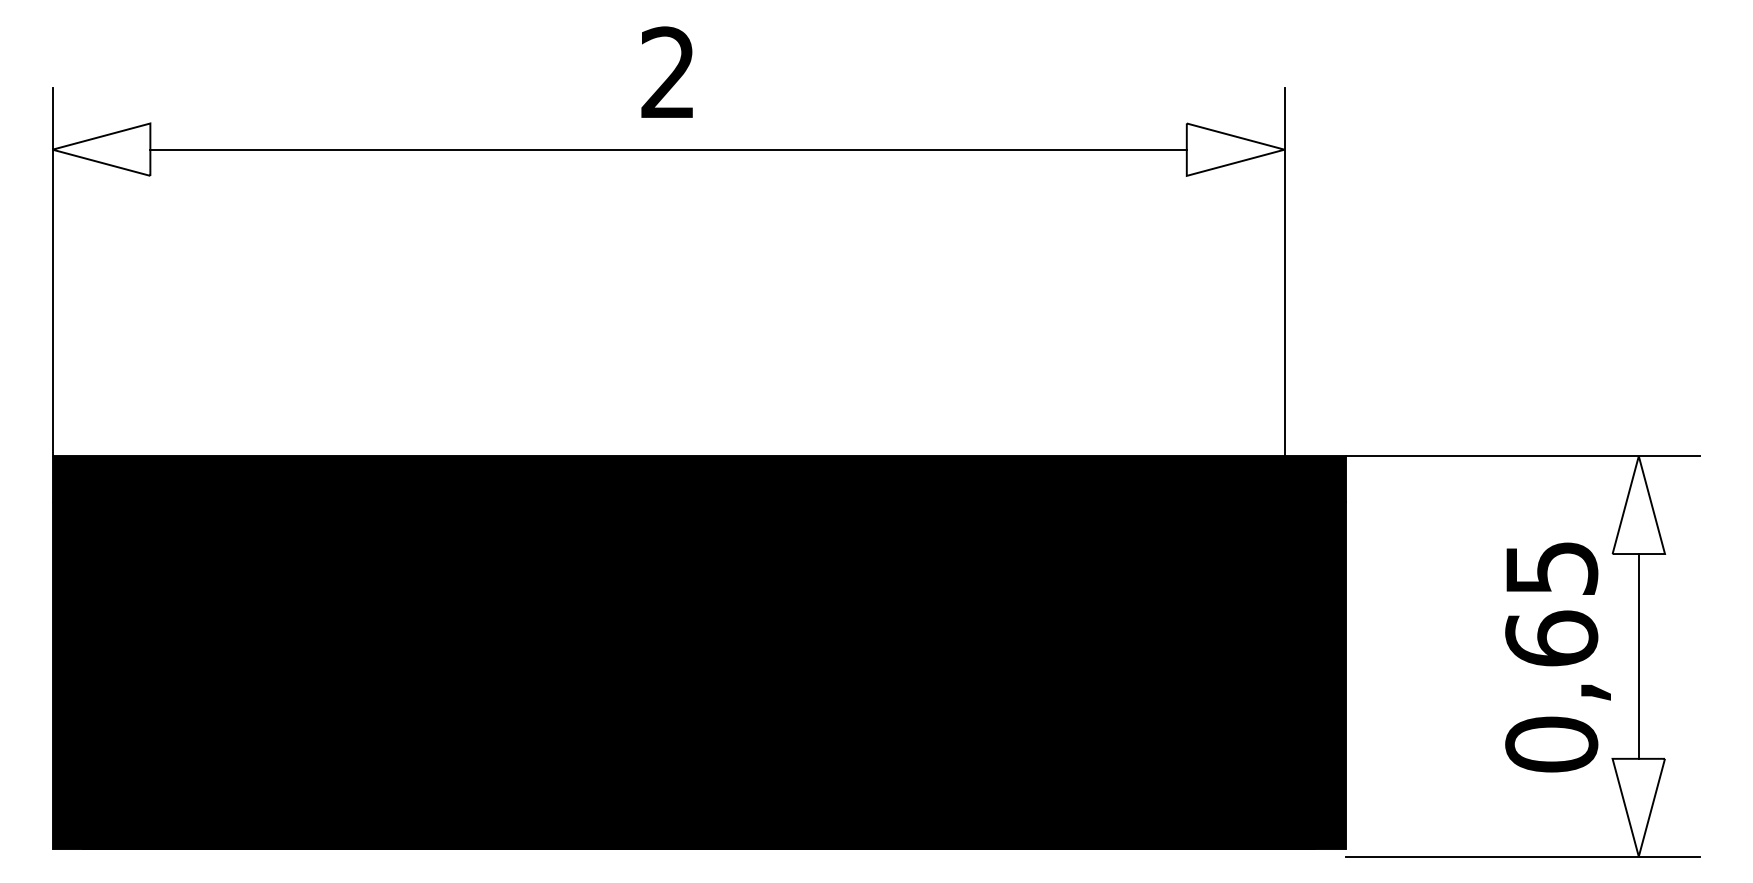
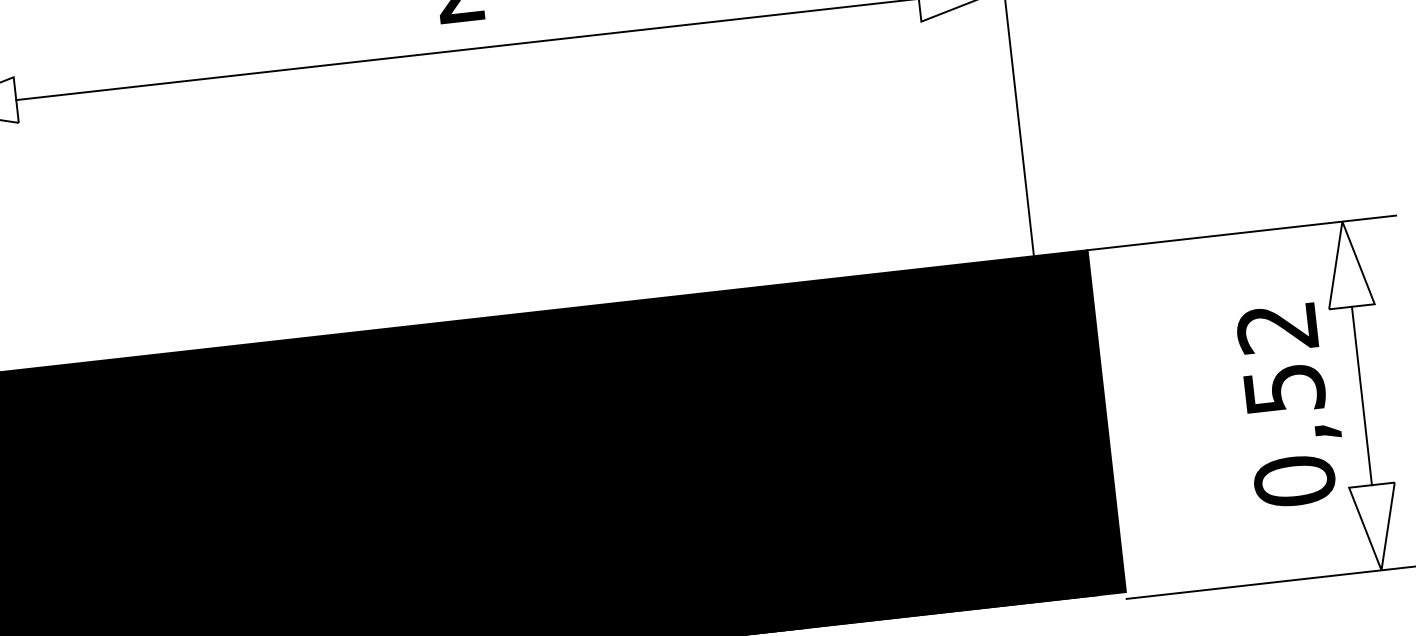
text: (1551, 604) -> (1280, 359), 0,65 -> 0,52

